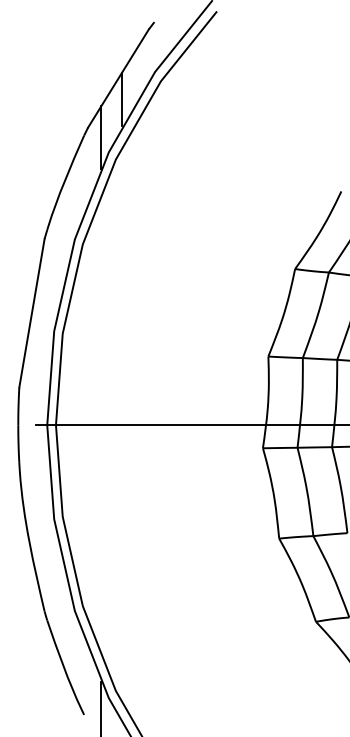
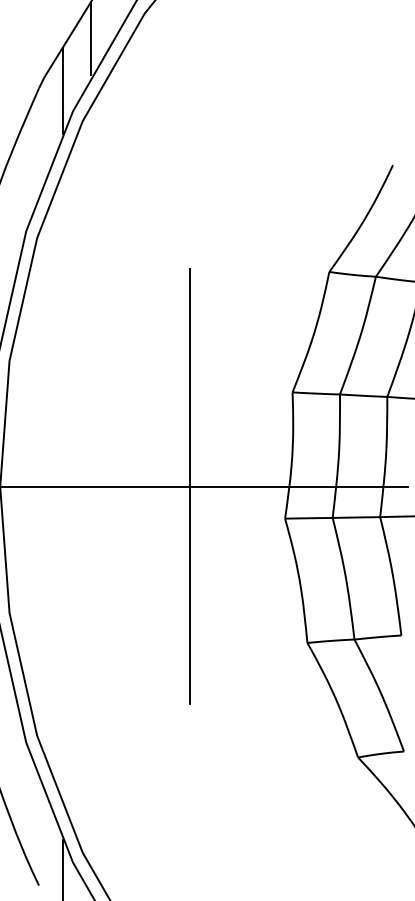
line: (193, 425) -> (189, 487), added

